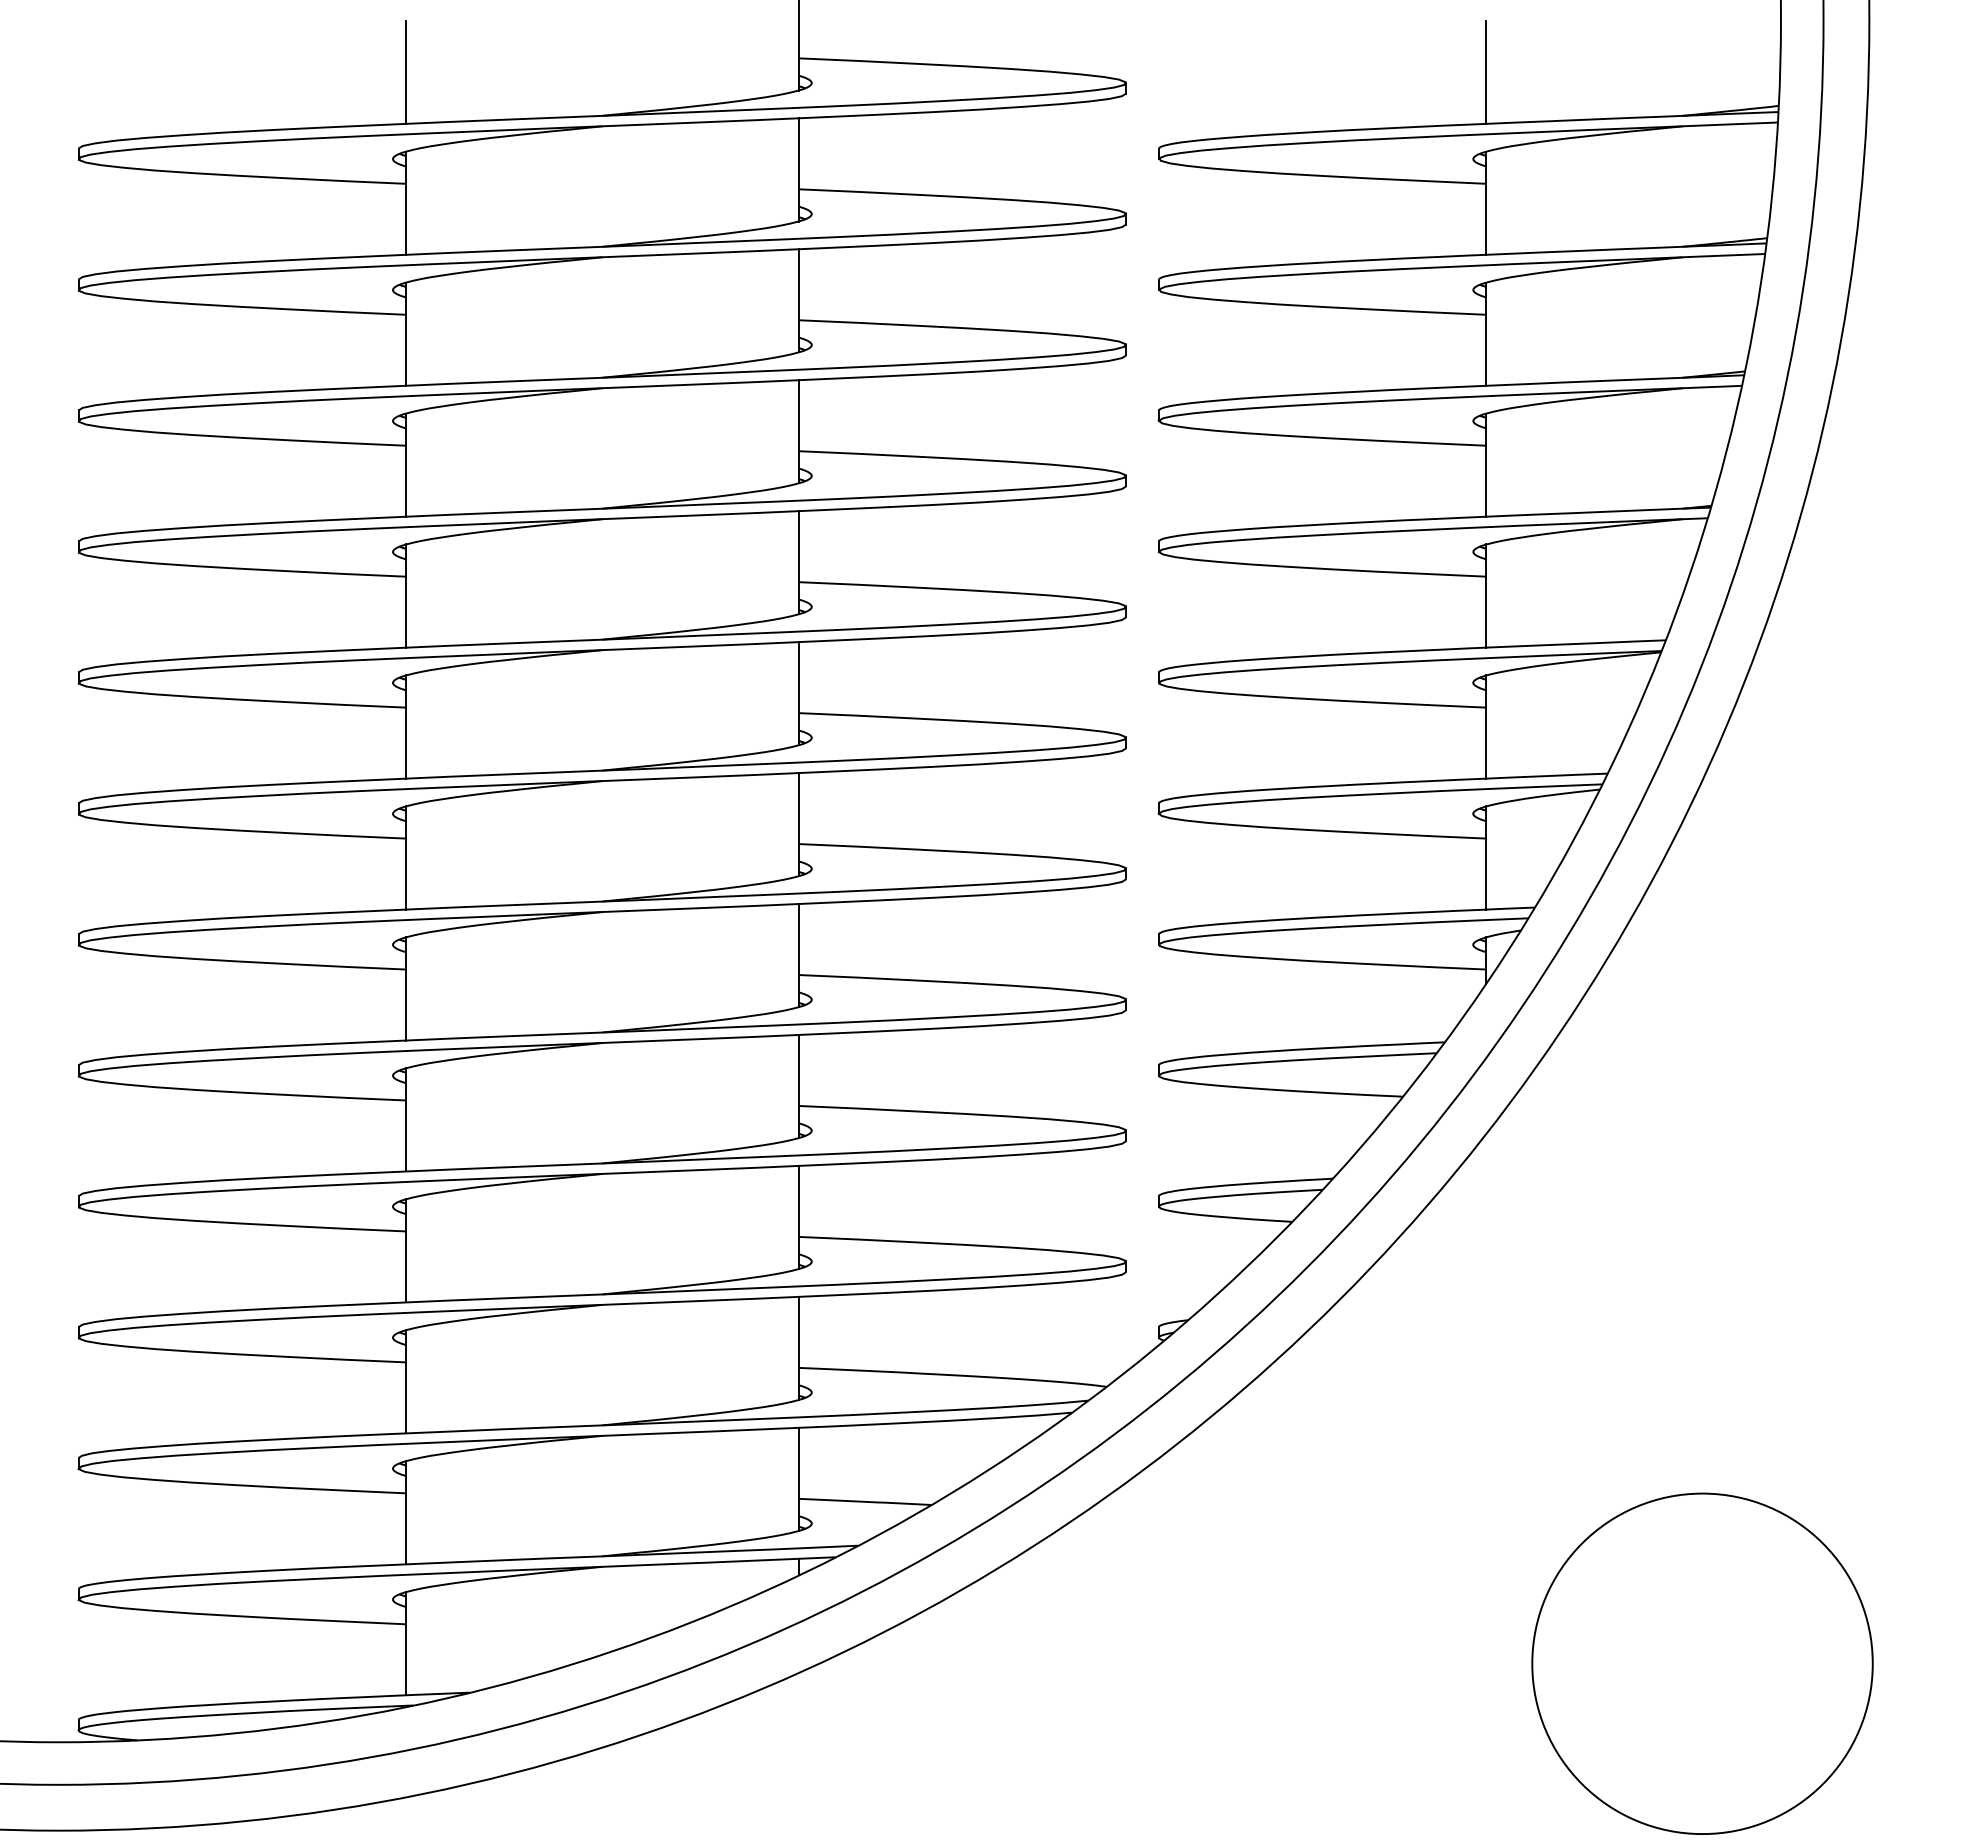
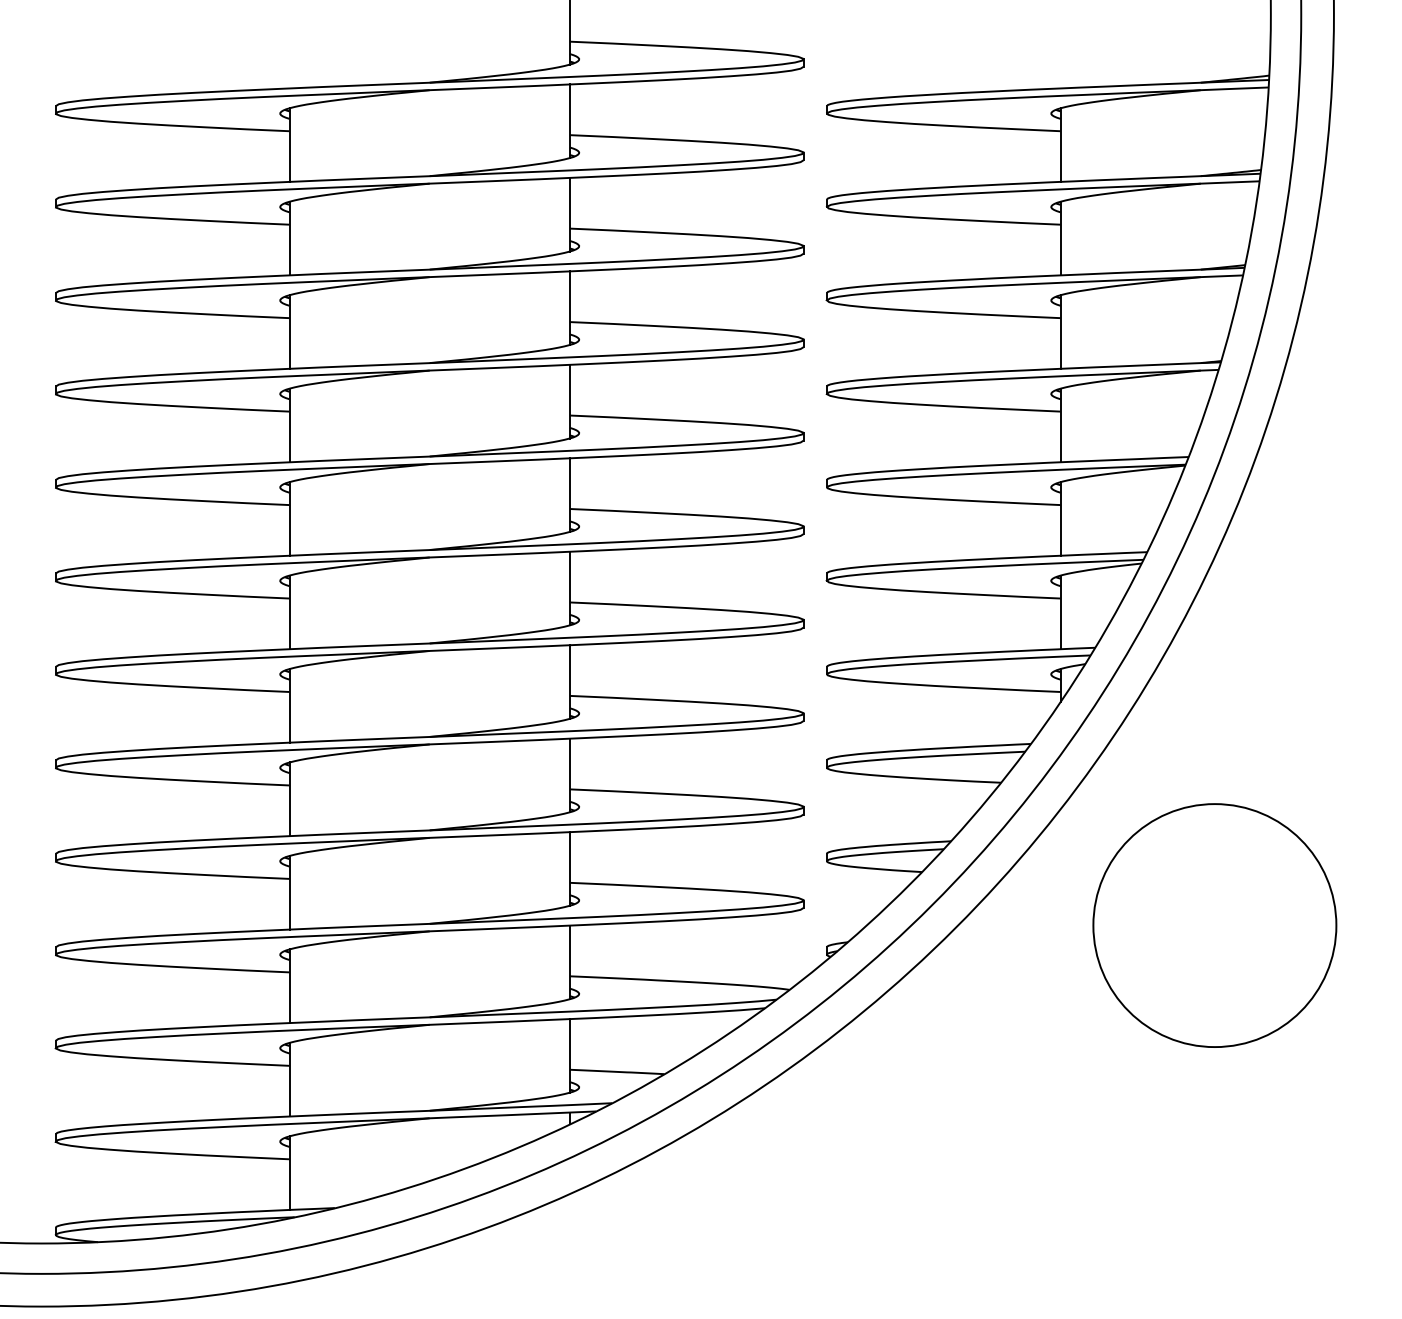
line: (405, 71) -> (289, 51), removed
line: (1486, 71) -> (1060, 51), removed
circle: (1702, 1663) -> (1214, 925), moved

